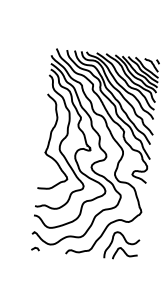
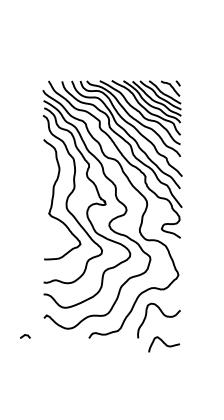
curve: (35, 248) -> (25, 335), moved
curve: (124, 253) -> (163, 343), moved

